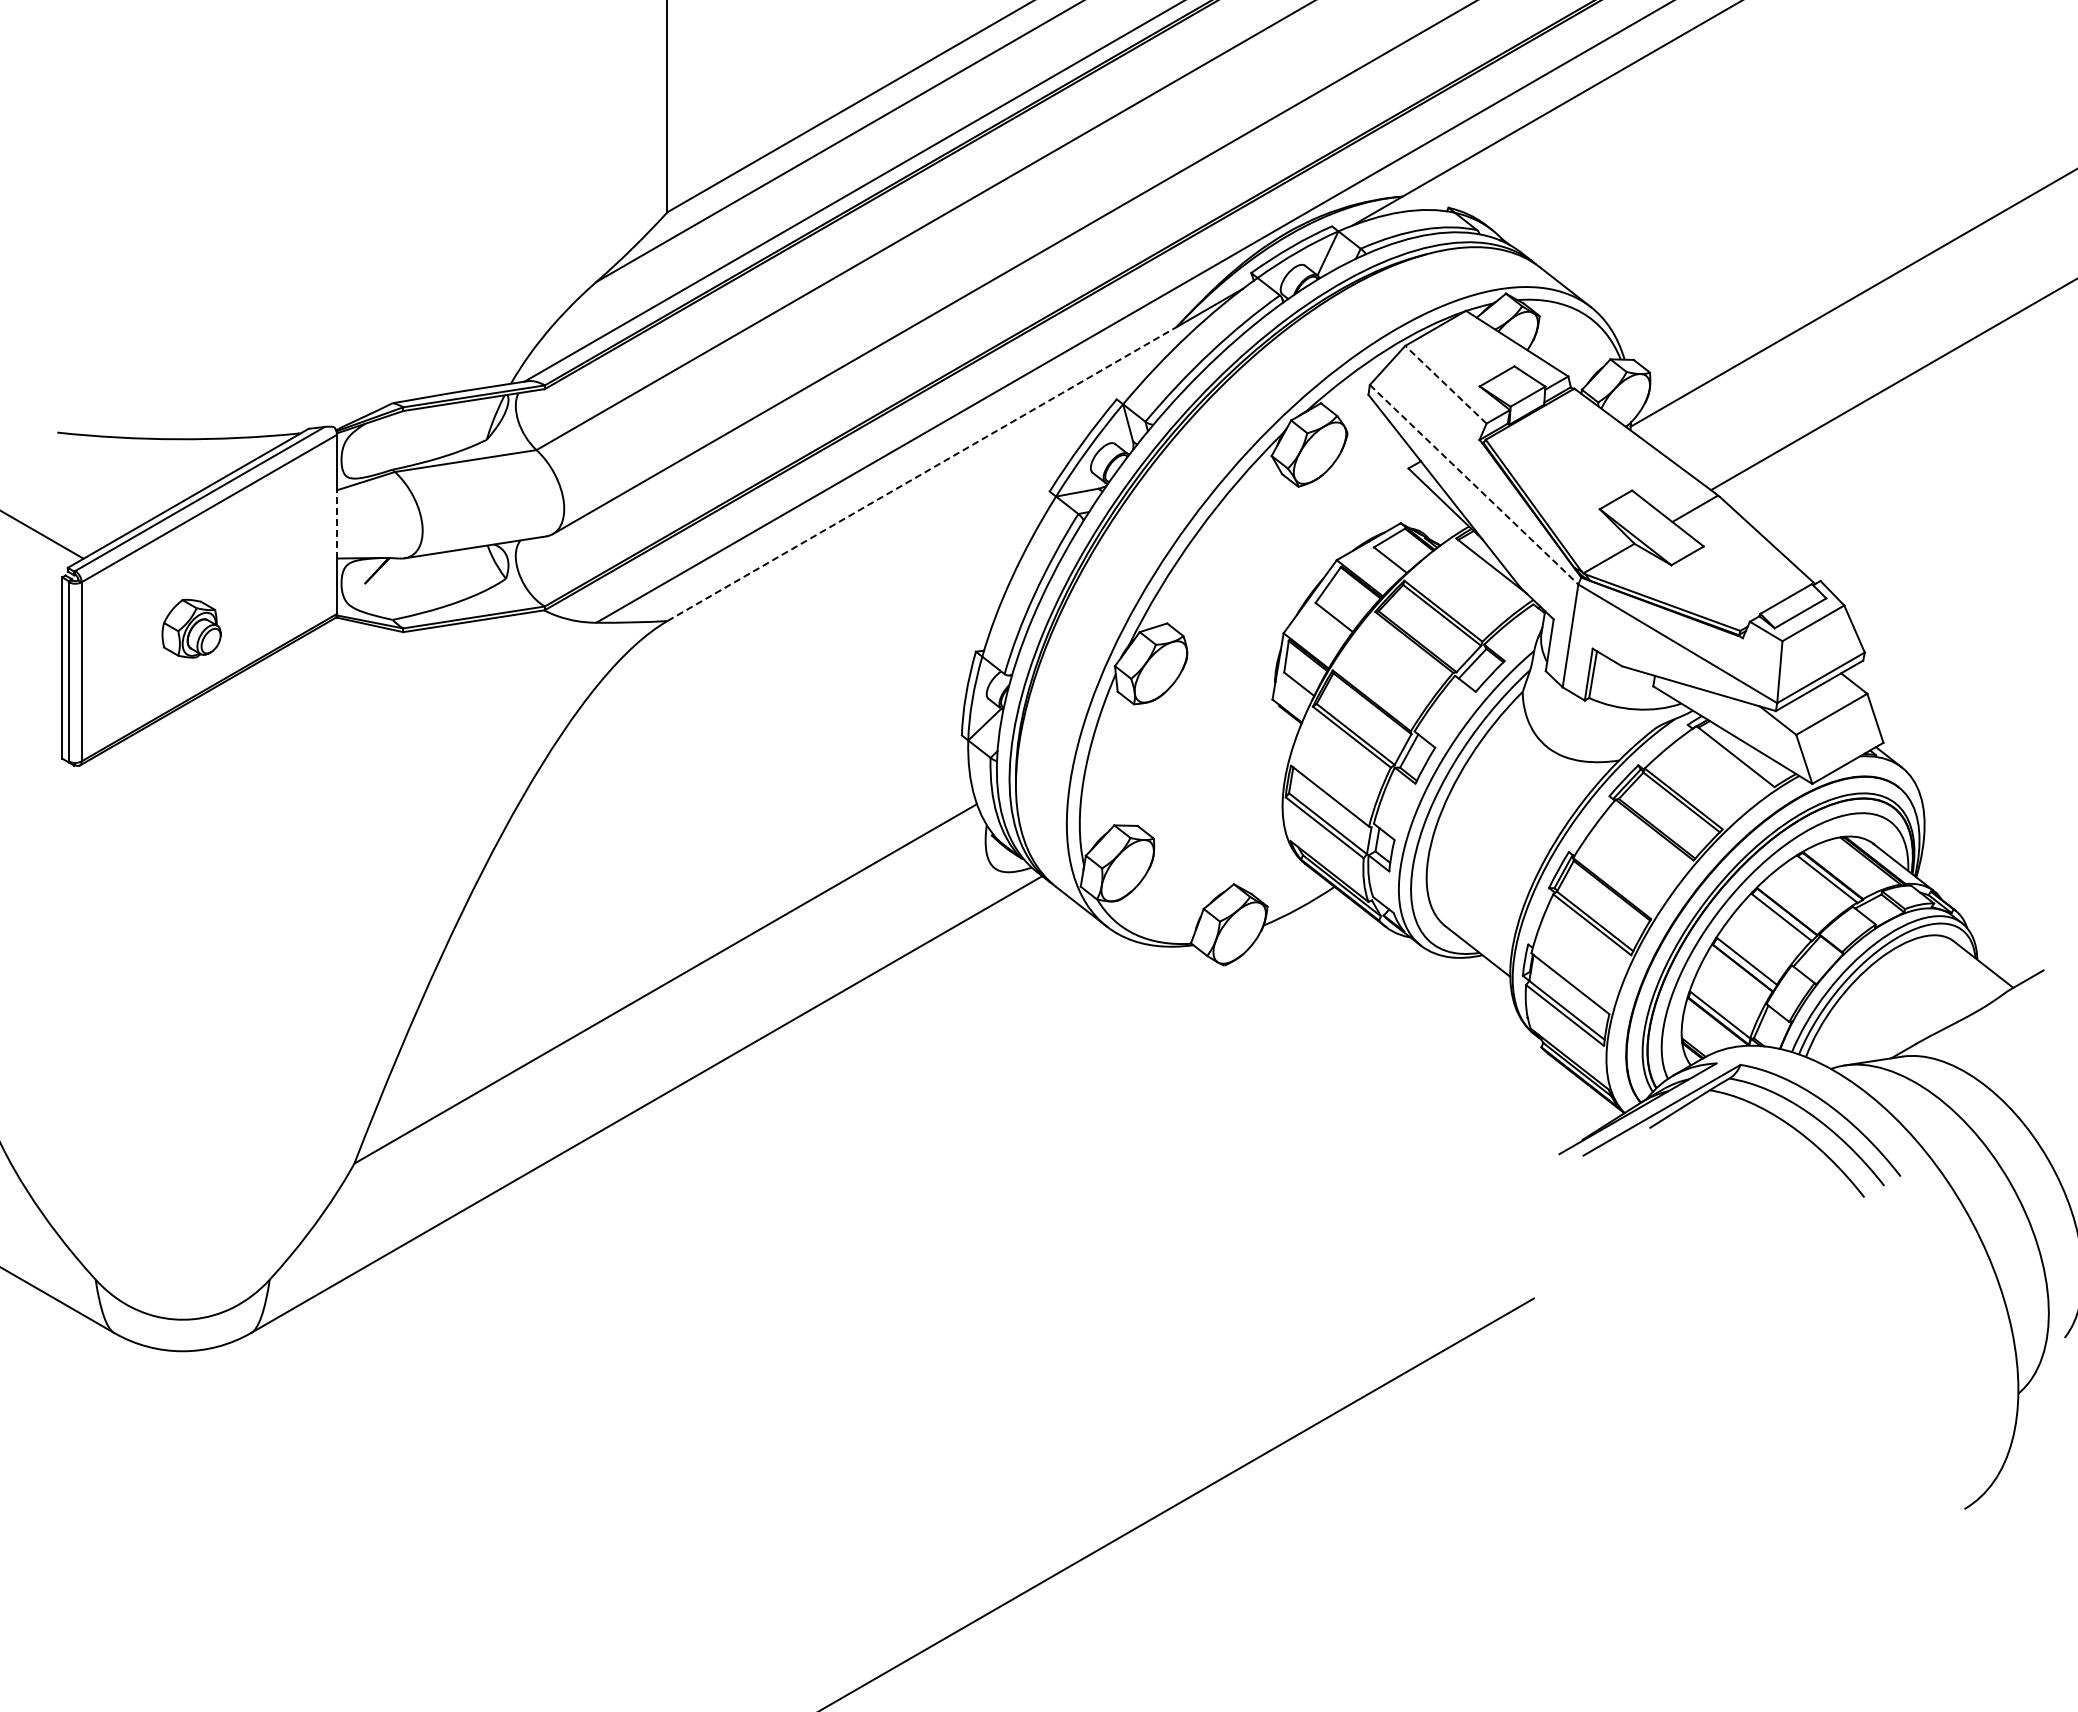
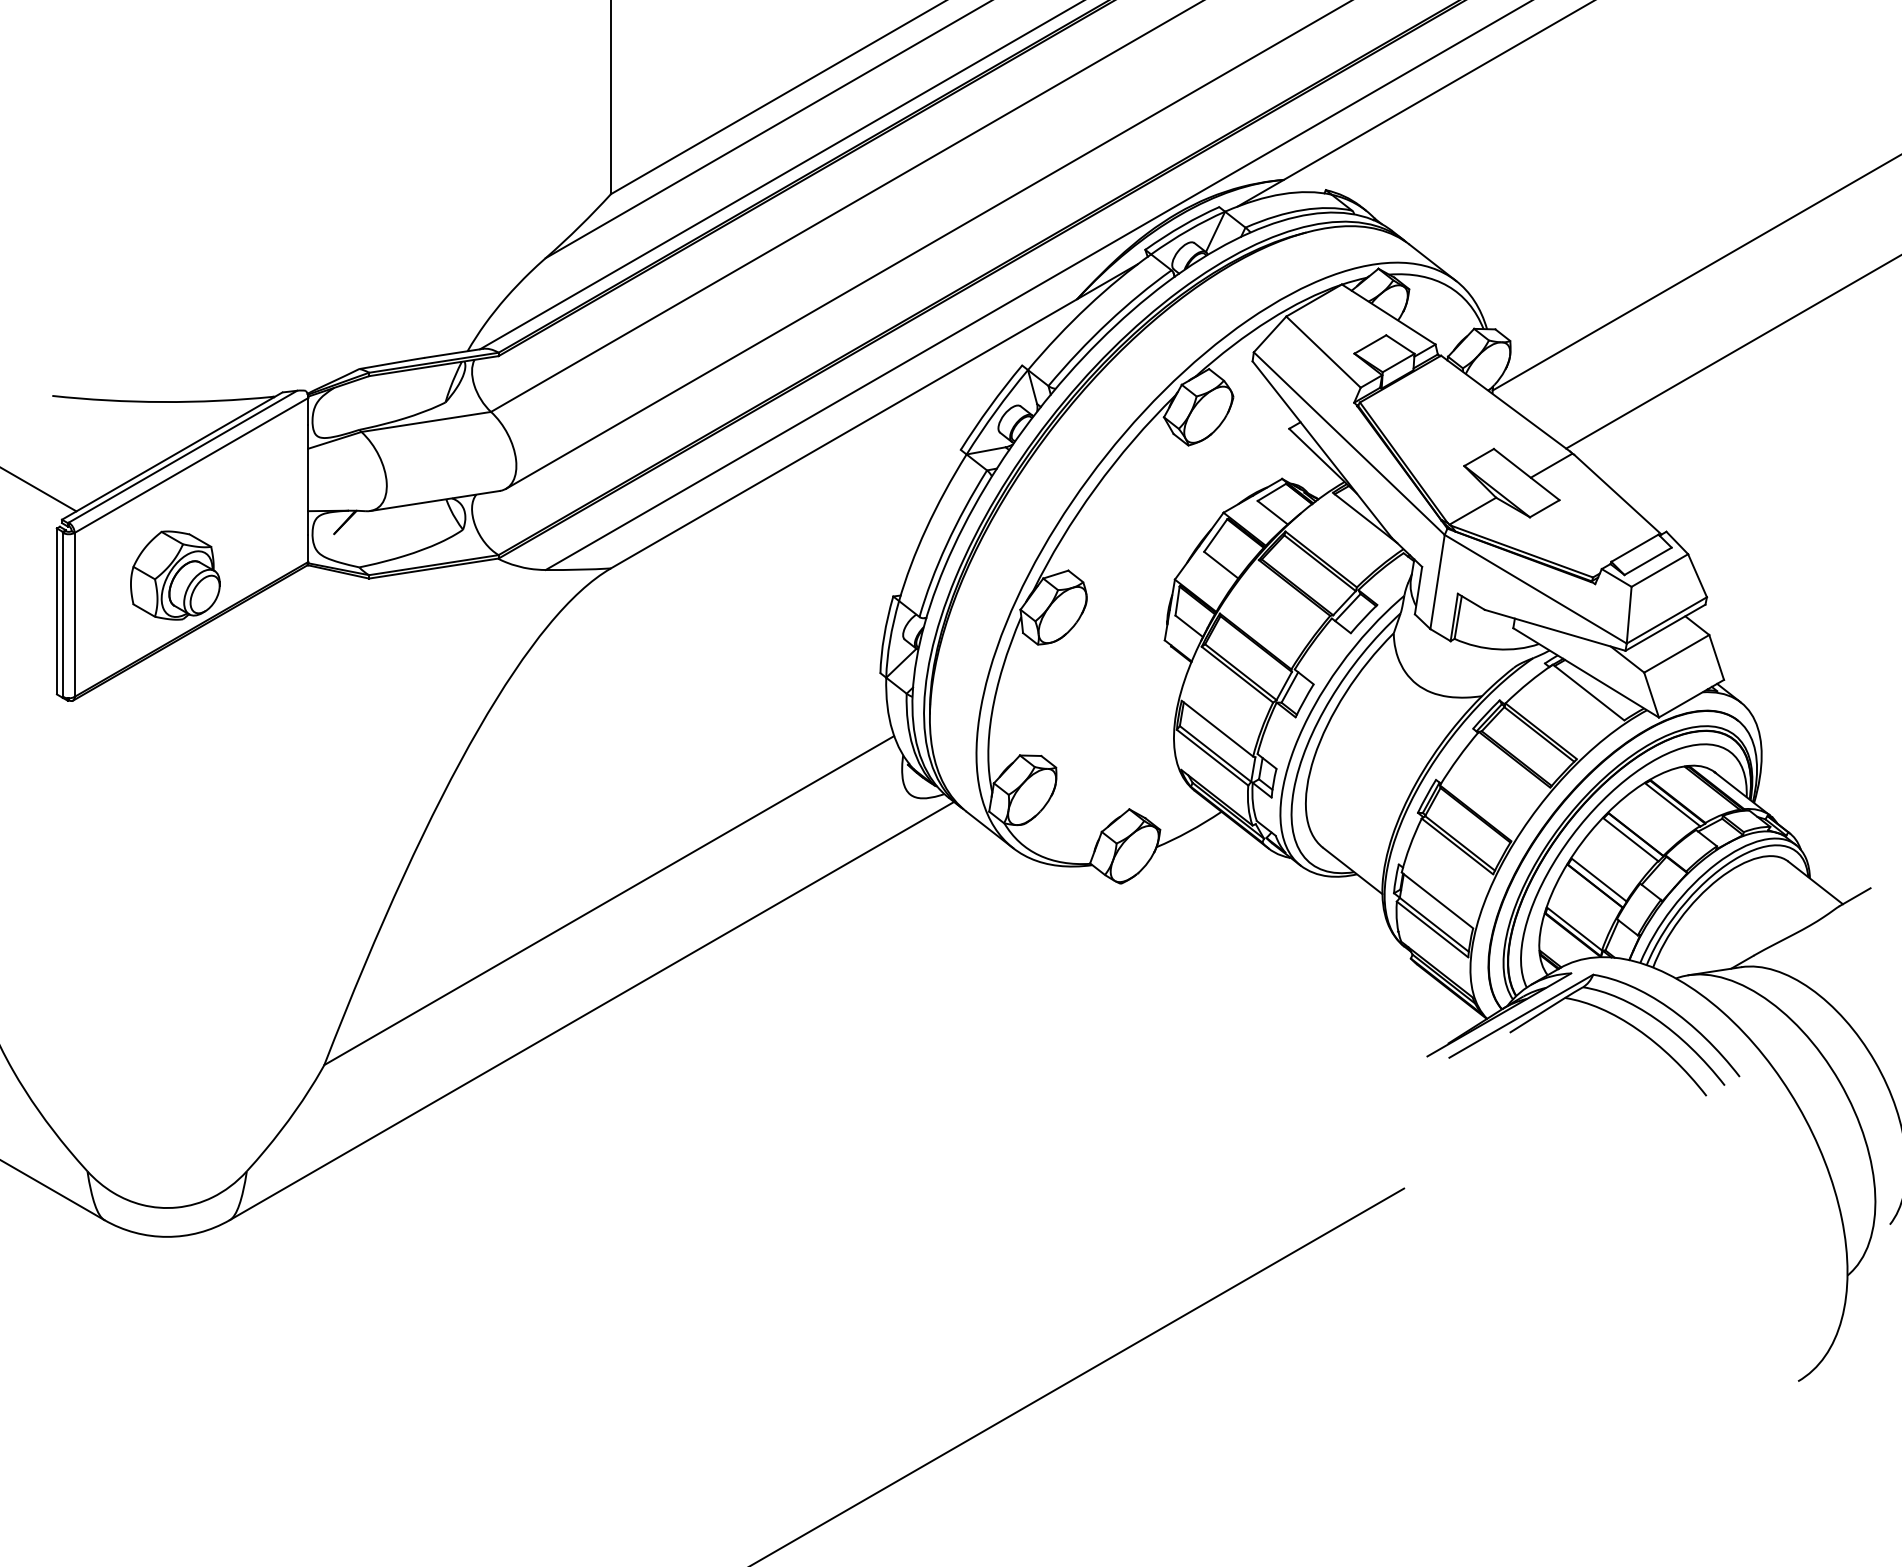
line: (1445, 384) -> (1323, 351), dashed -> solid
line: (922, 473) -> (844, 433), dashed -> solid
line: (1474, 485) -> (1349, 444), dashed -> solid
line: (337, 523) -> (308, 479), dashed -> solid
part: (191, 628) -> (175, 575), size x1.67

